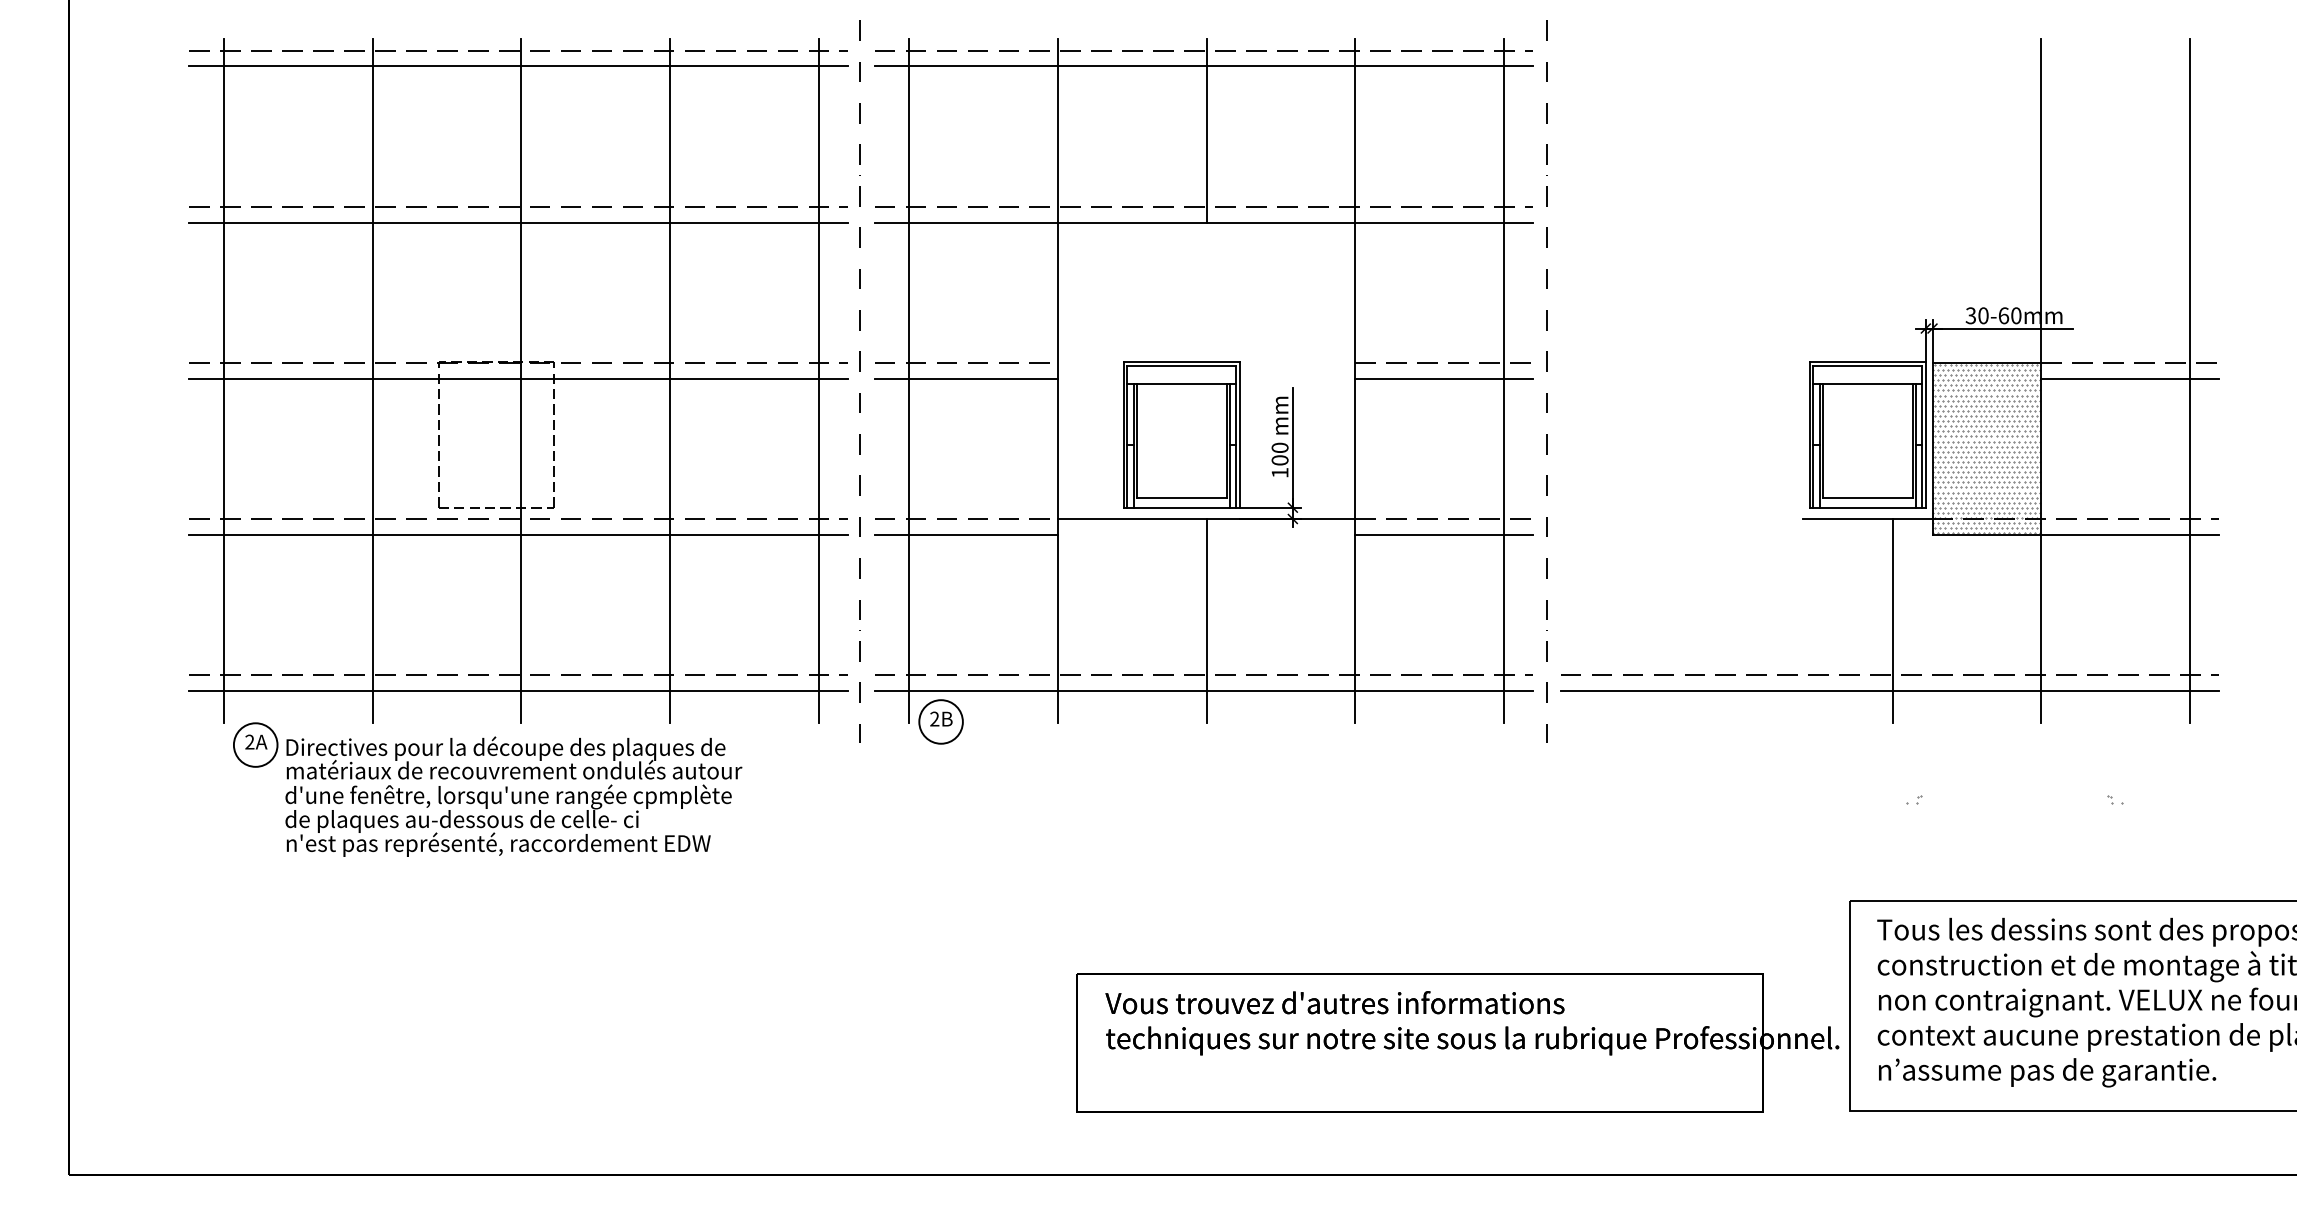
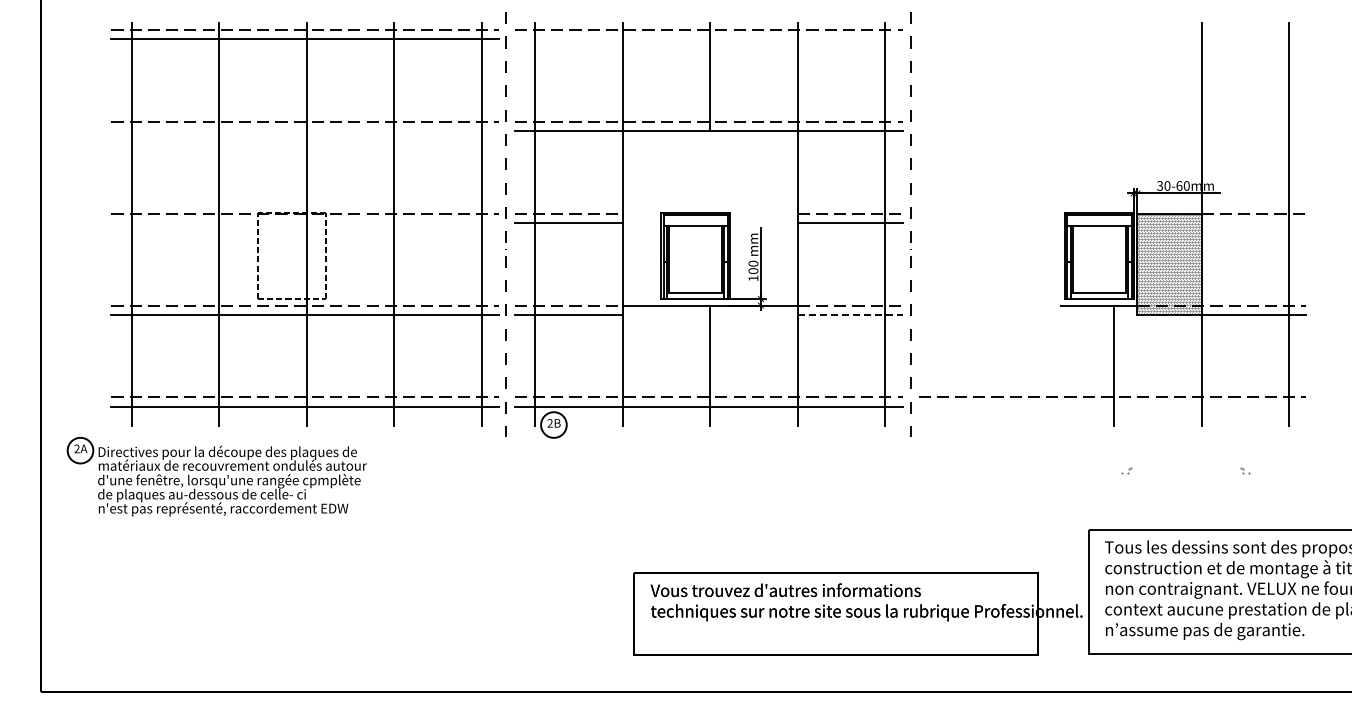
line: (1203, 66) -> (708, 39), removed
line: (519, 223) -> (305, 131), removed
line: (519, 377) -> (305, 222), removed
line: (2129, 377) -> (1253, 222), removed
line: (1444, 534) -> (850, 314), solid -> dashed
line: (1890, 690) -> (1112, 406), removed
part: (486, 788) -> (216, 476), moved

